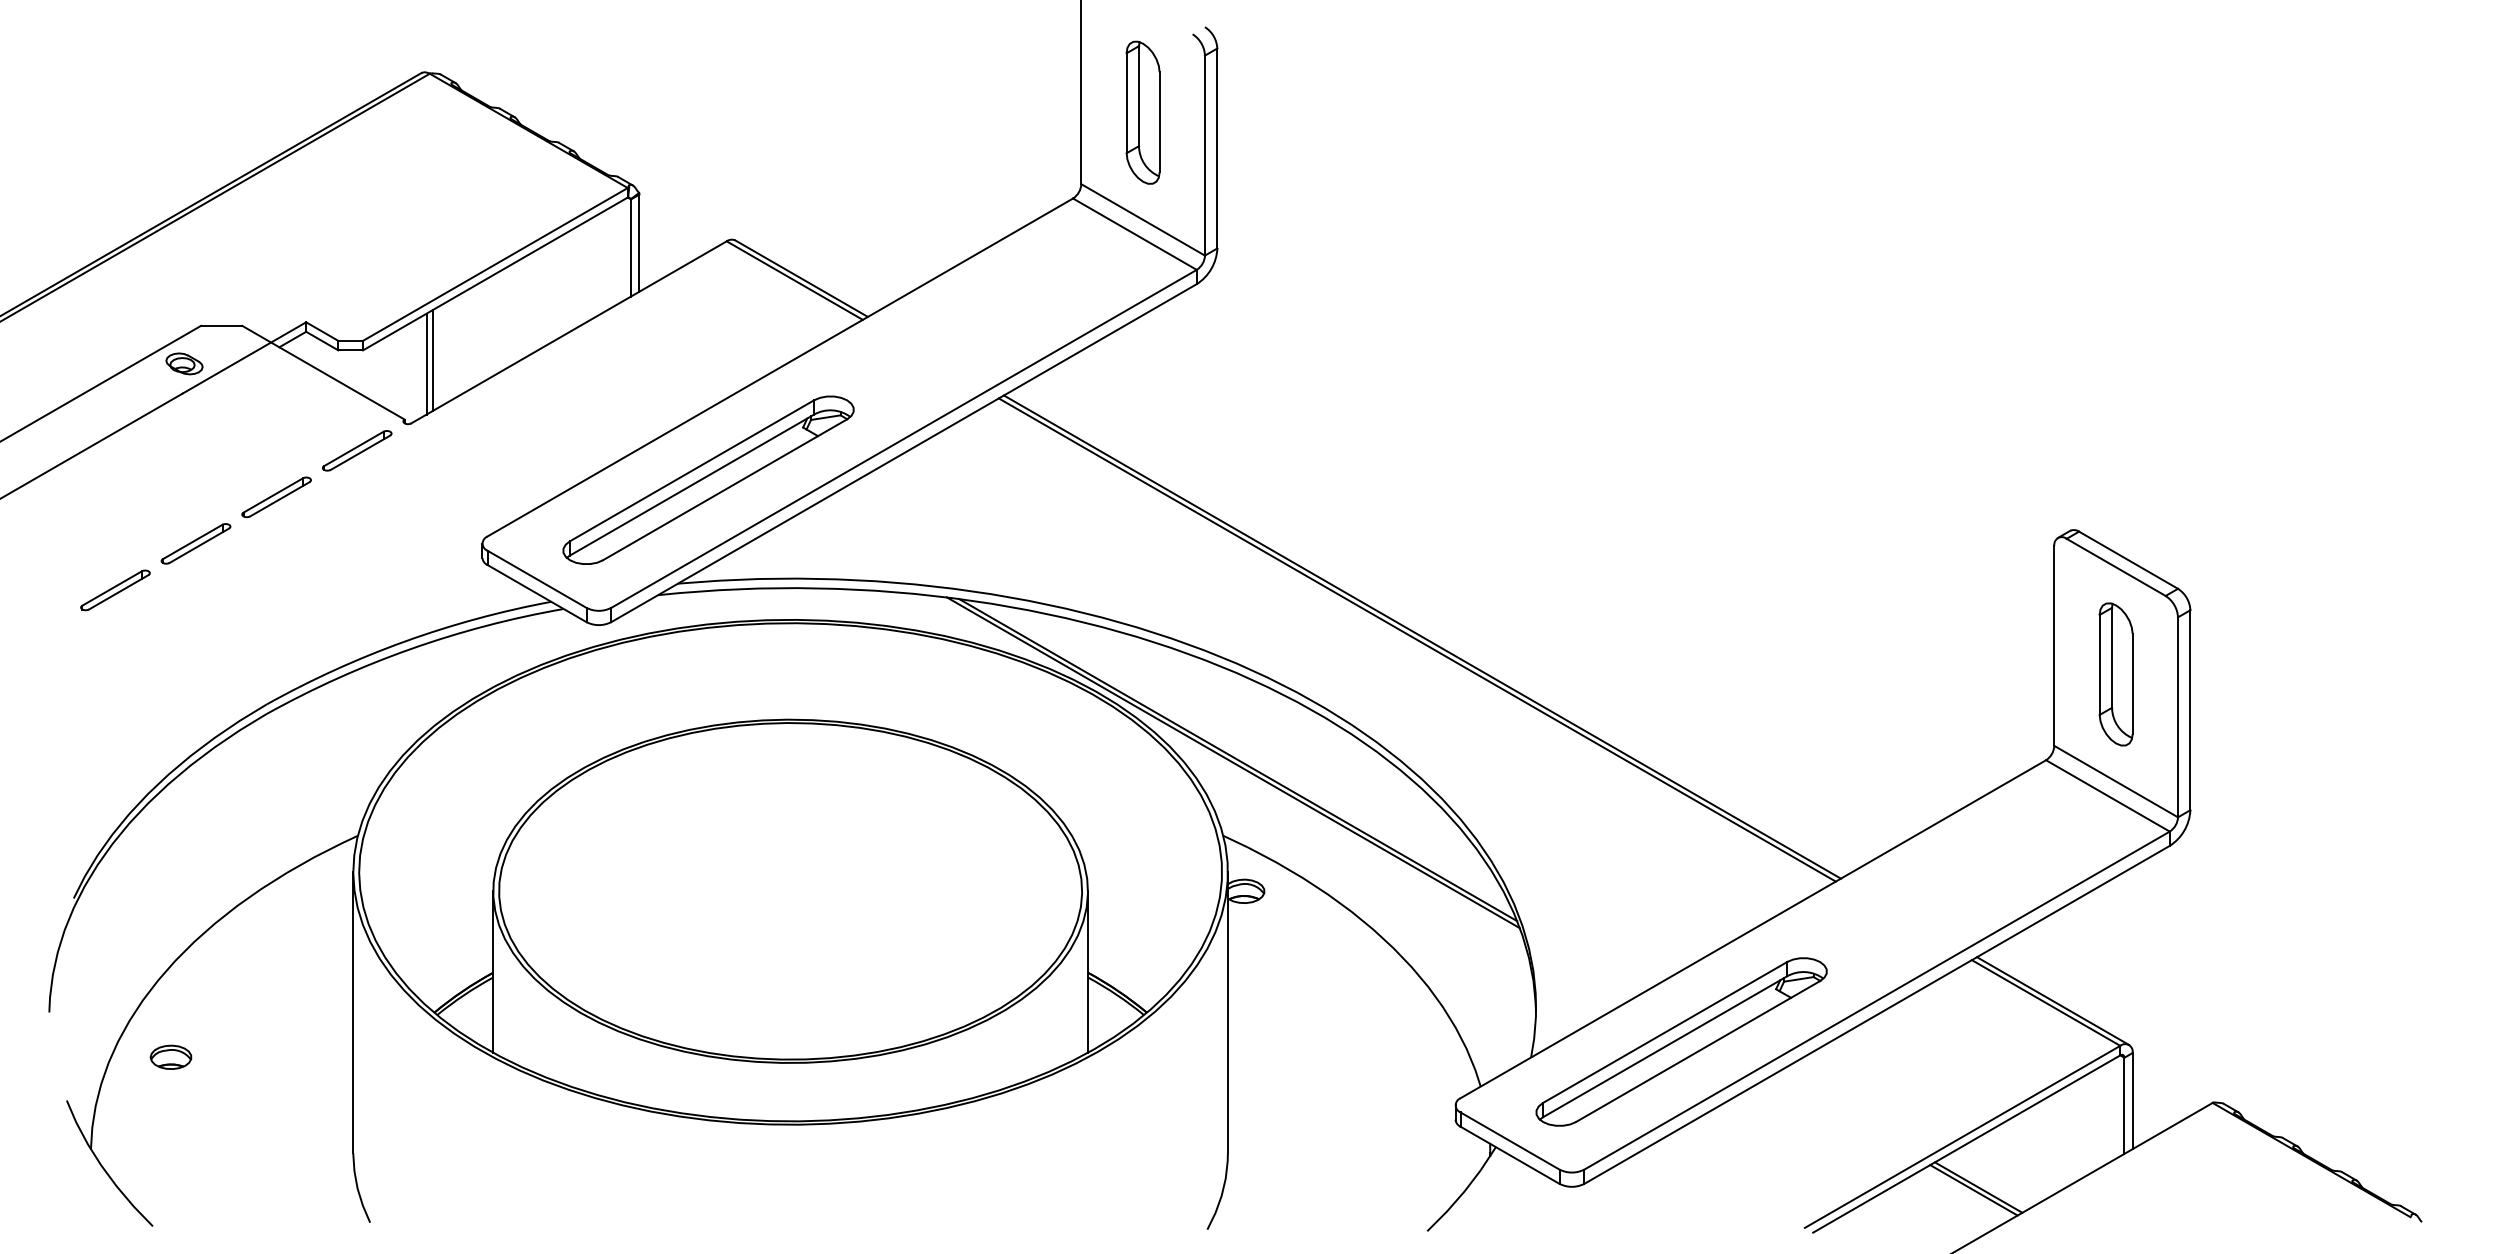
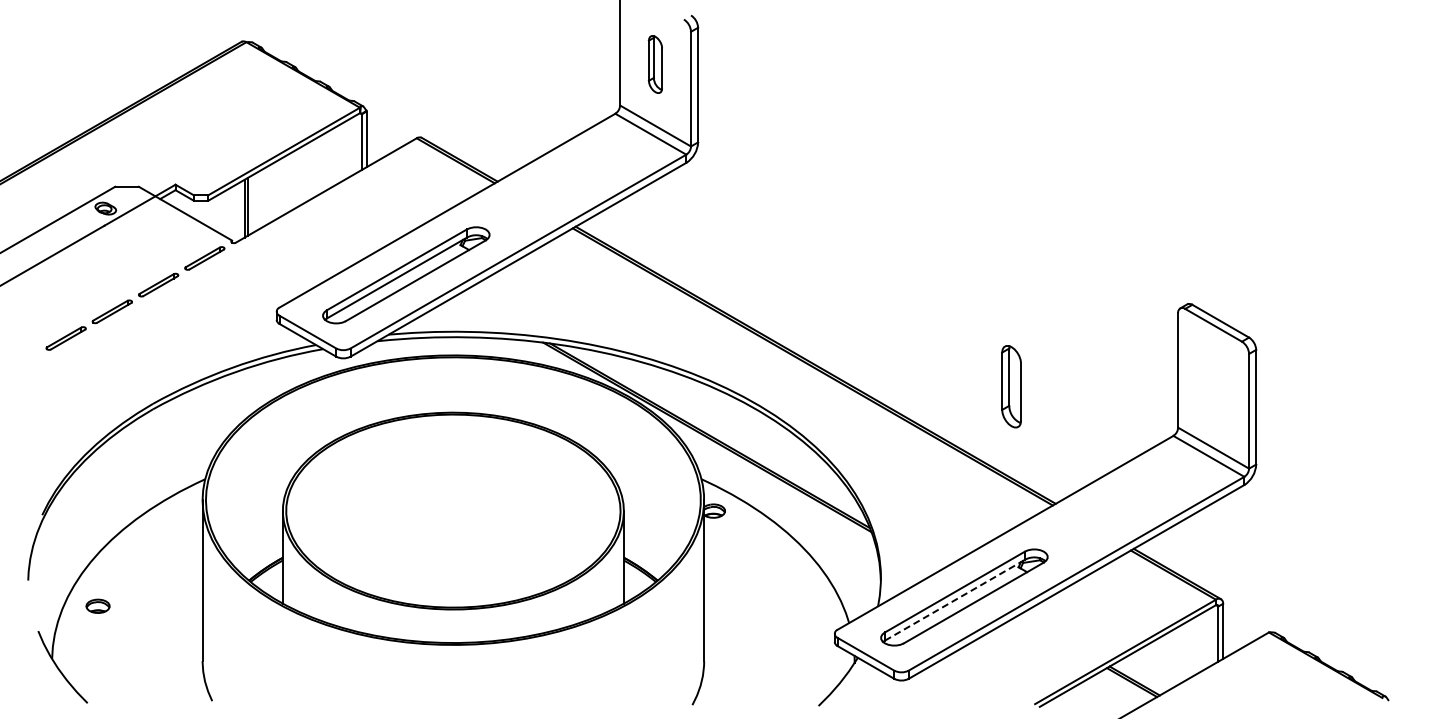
part: (1143, 112) -> (655, 64), size x0.7
part: (2115, 674) -> (1011, 386), moved
line: (1664, 1047) -> (954, 600), solid -> dashed

